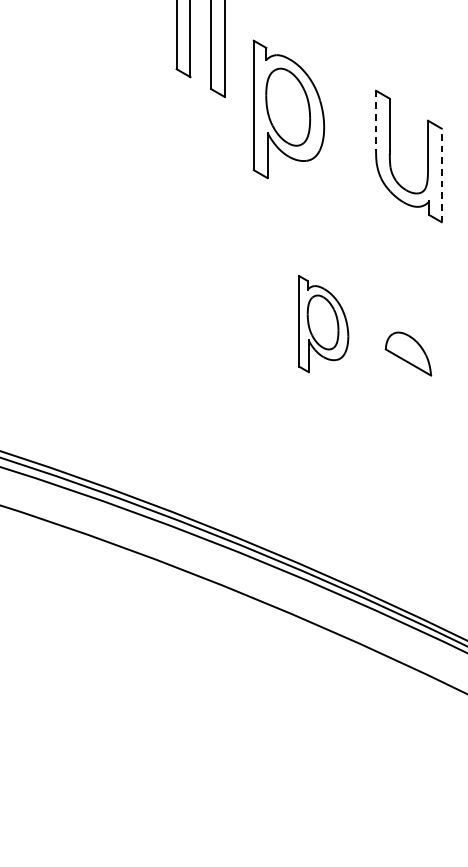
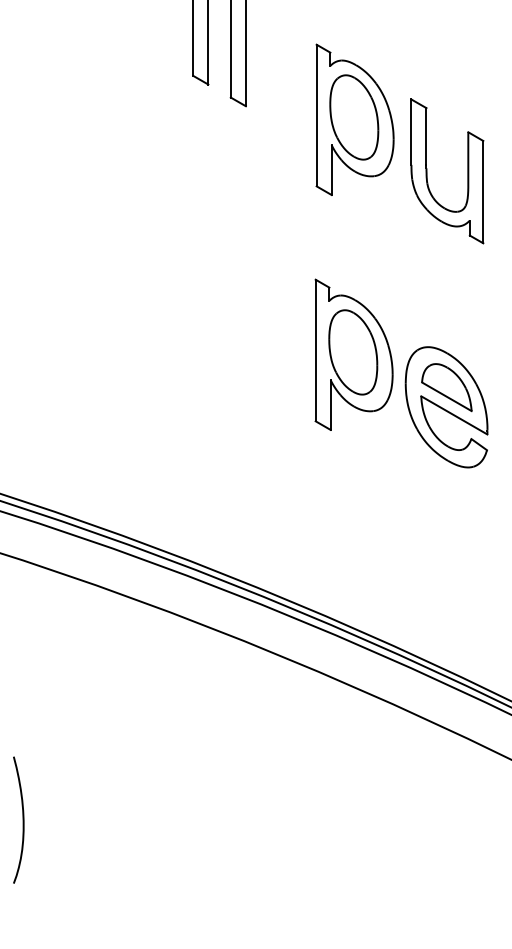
part: (288, 109) -> (354, 119), moved
line: (376, 120) -> (411, 132), dashed -> solid
line: (441, 174) -> (483, 191), dashed -> solid
part: (323, 323) -> (353, 354), size x1.43
part: (408, 372) -> (446, 407), added
curve: (20, 748) -> (22, 819), added

